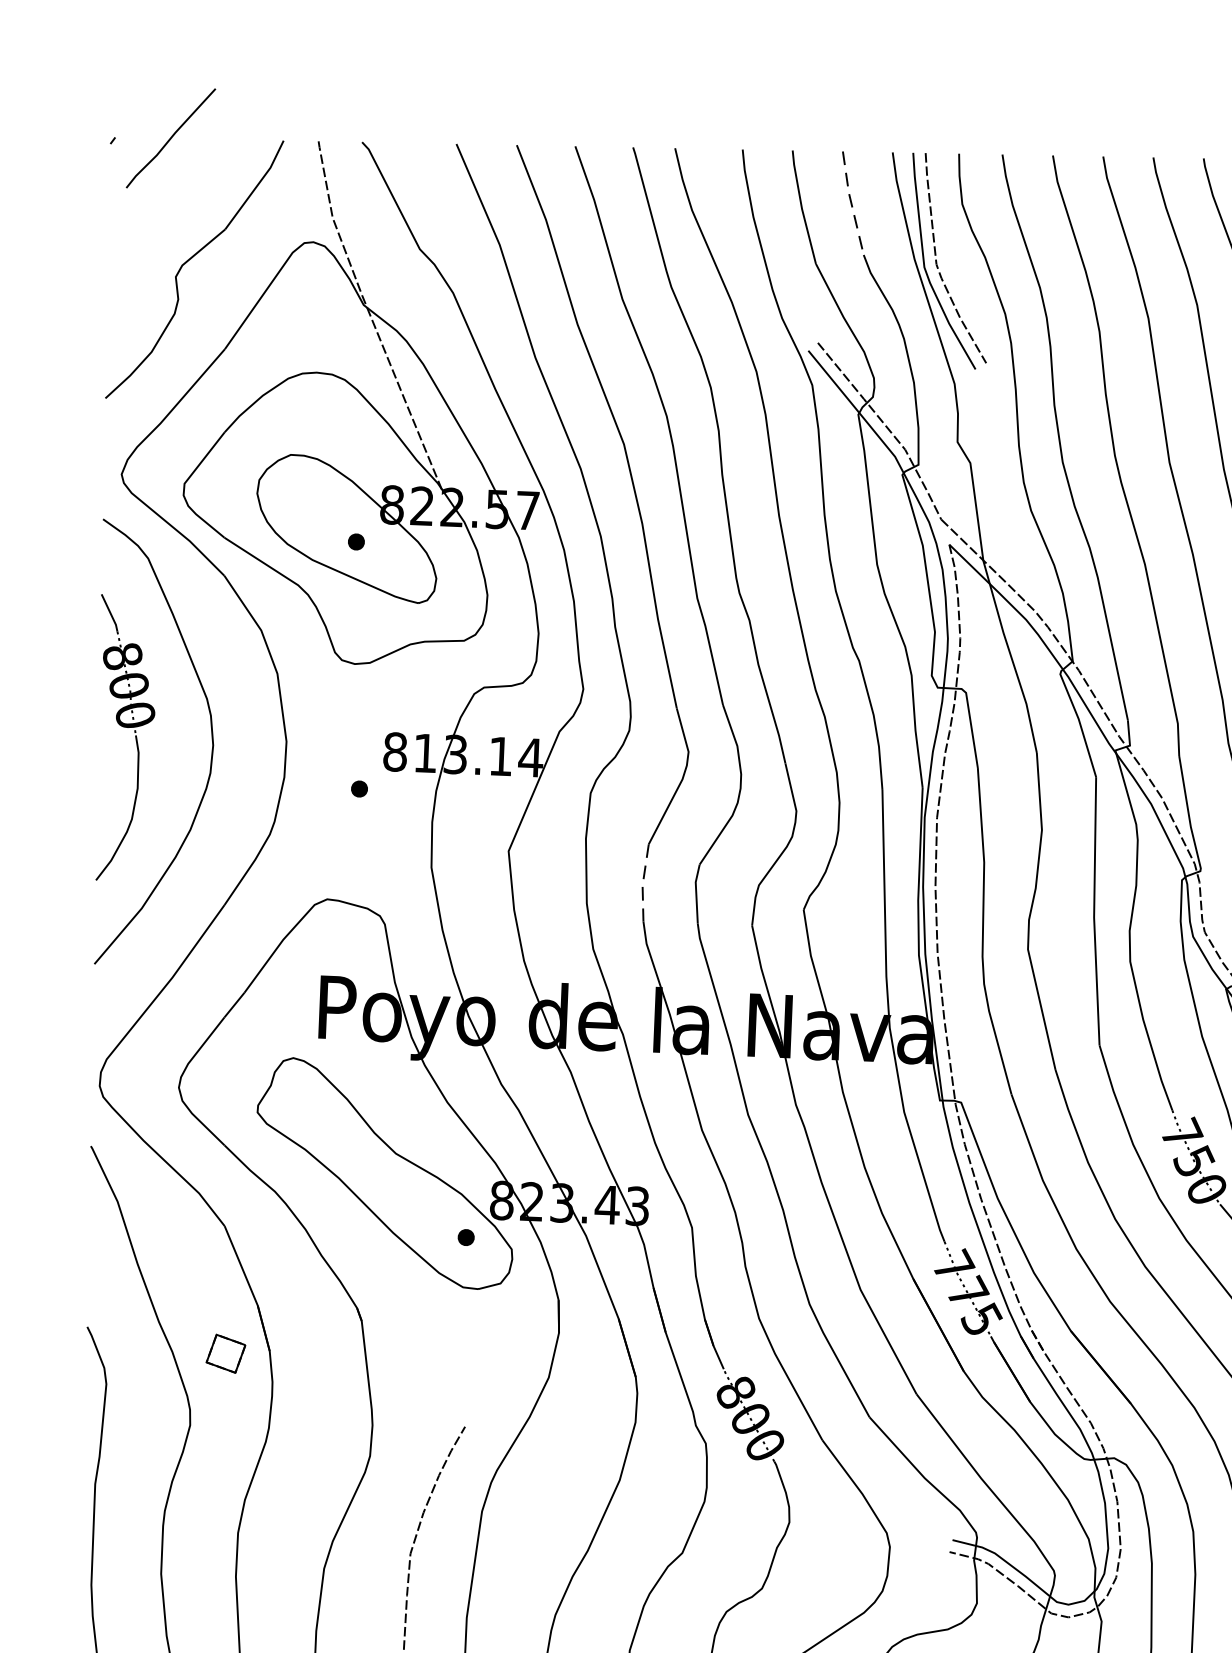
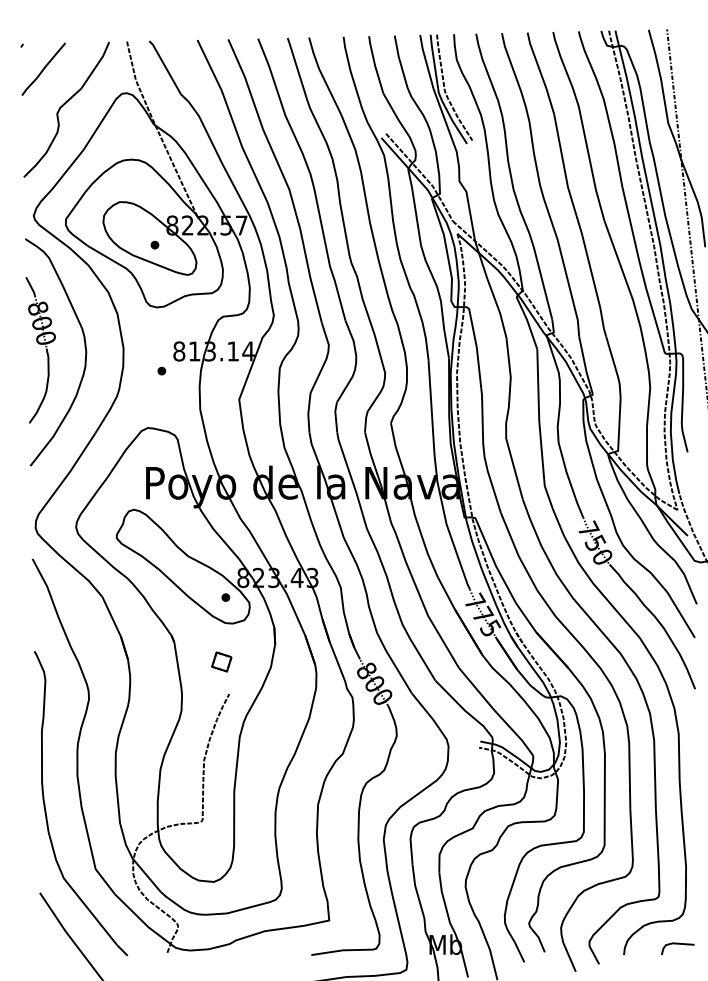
line: (170, 136) -> (43, 68), moved
line: (852, 202) -> (400, 61), dashed -> solid
line: (643, 884) -> (308, 413), dashed -> solid
part: (225, 1352) -> (221, 661), moved

